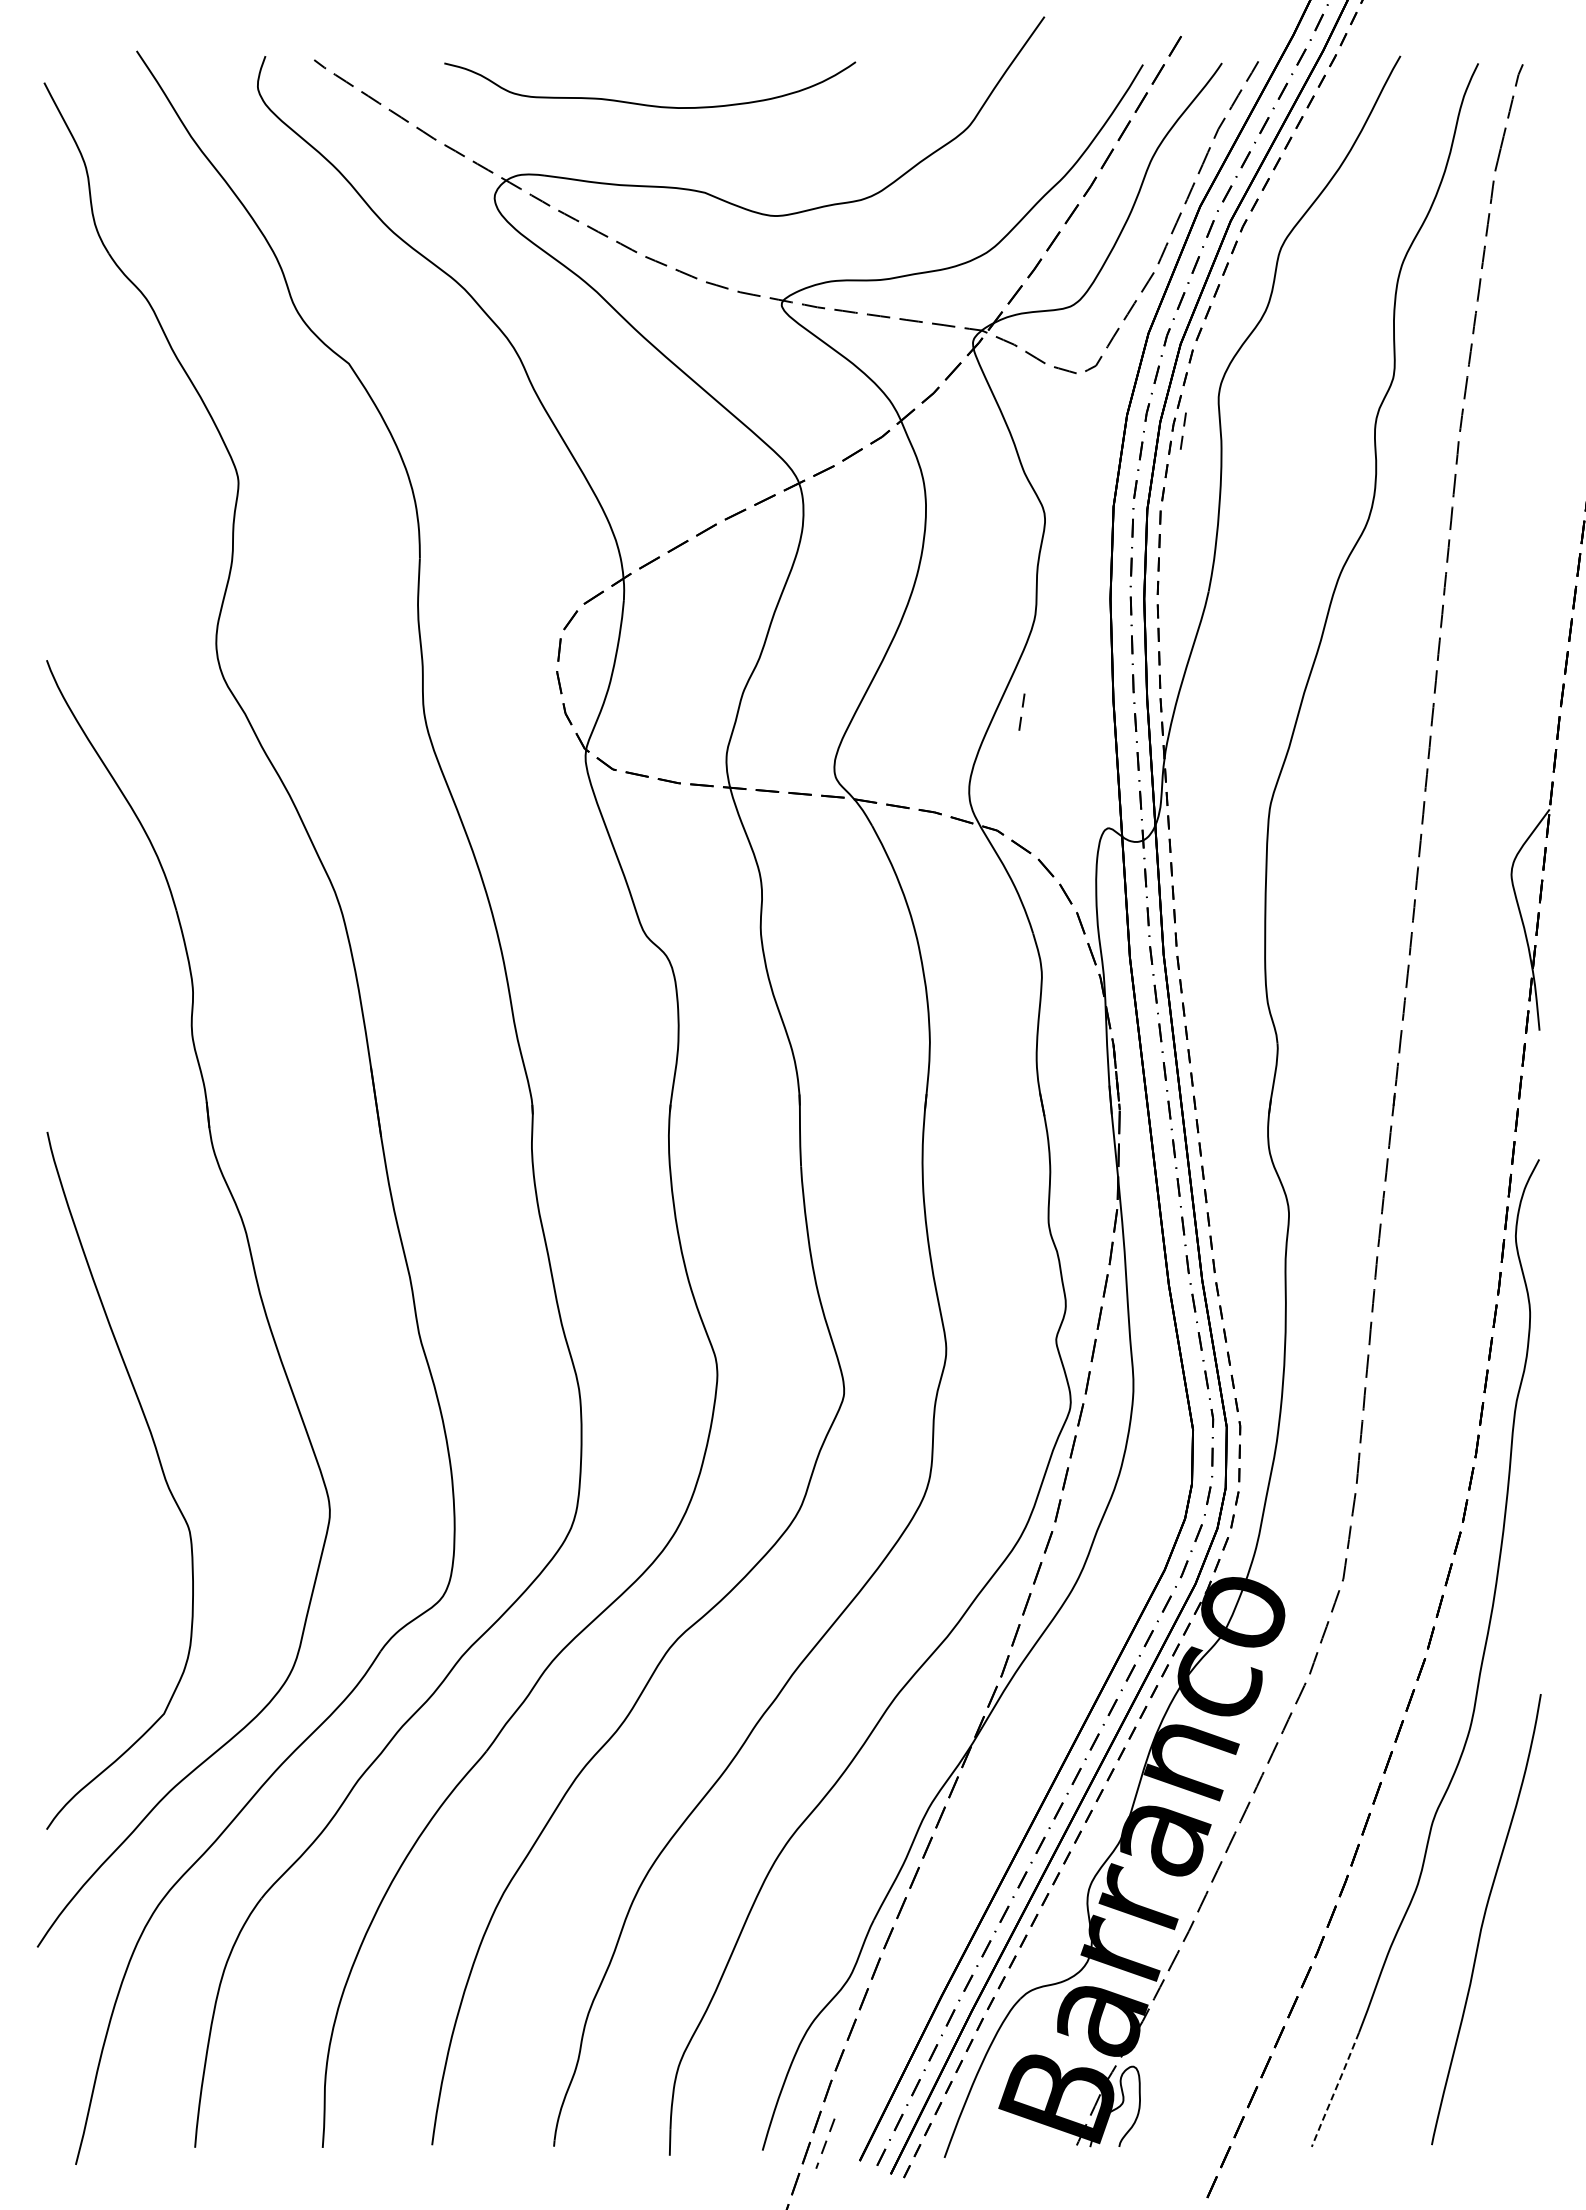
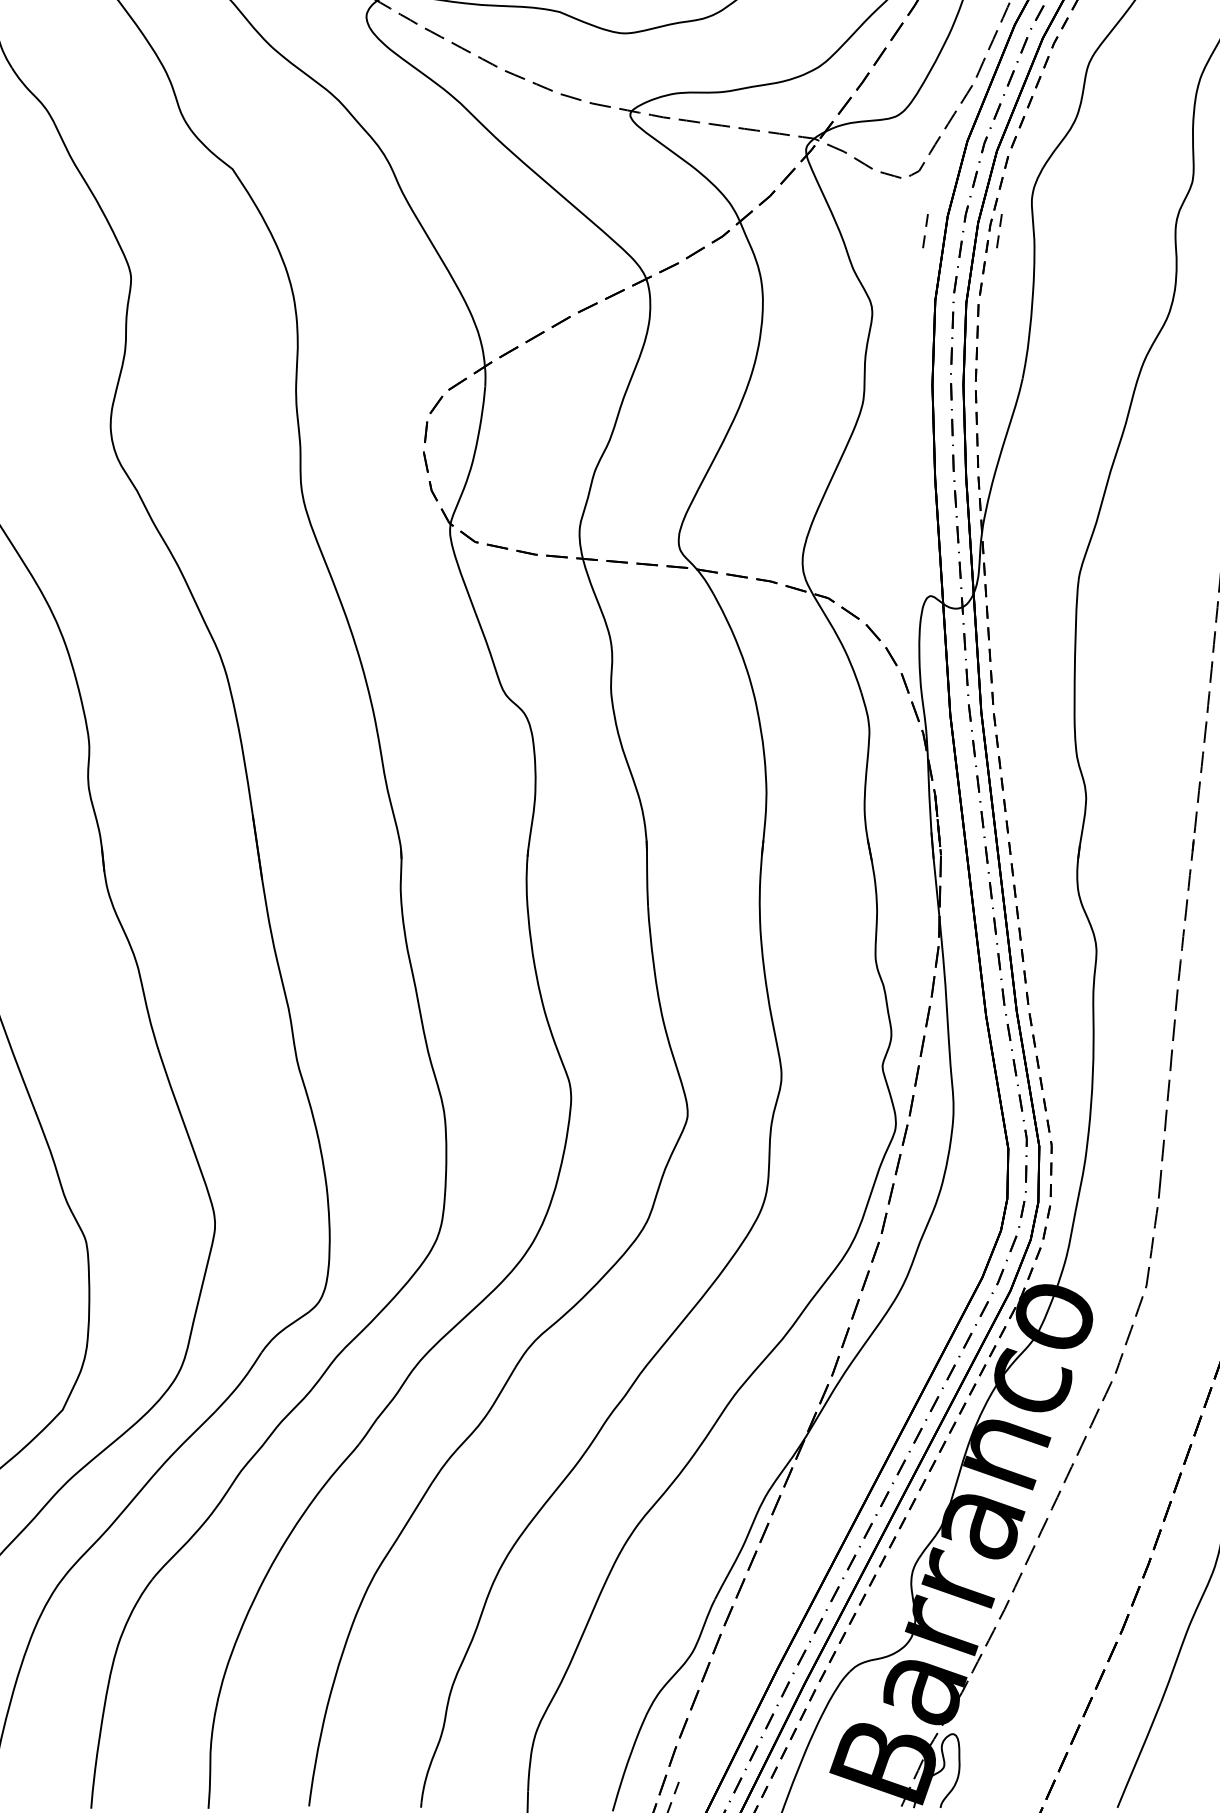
line: (1021, 707) -> (925, 226), moved
line: (1335, 2090) -> (1139, 1756), dashed -> solid

